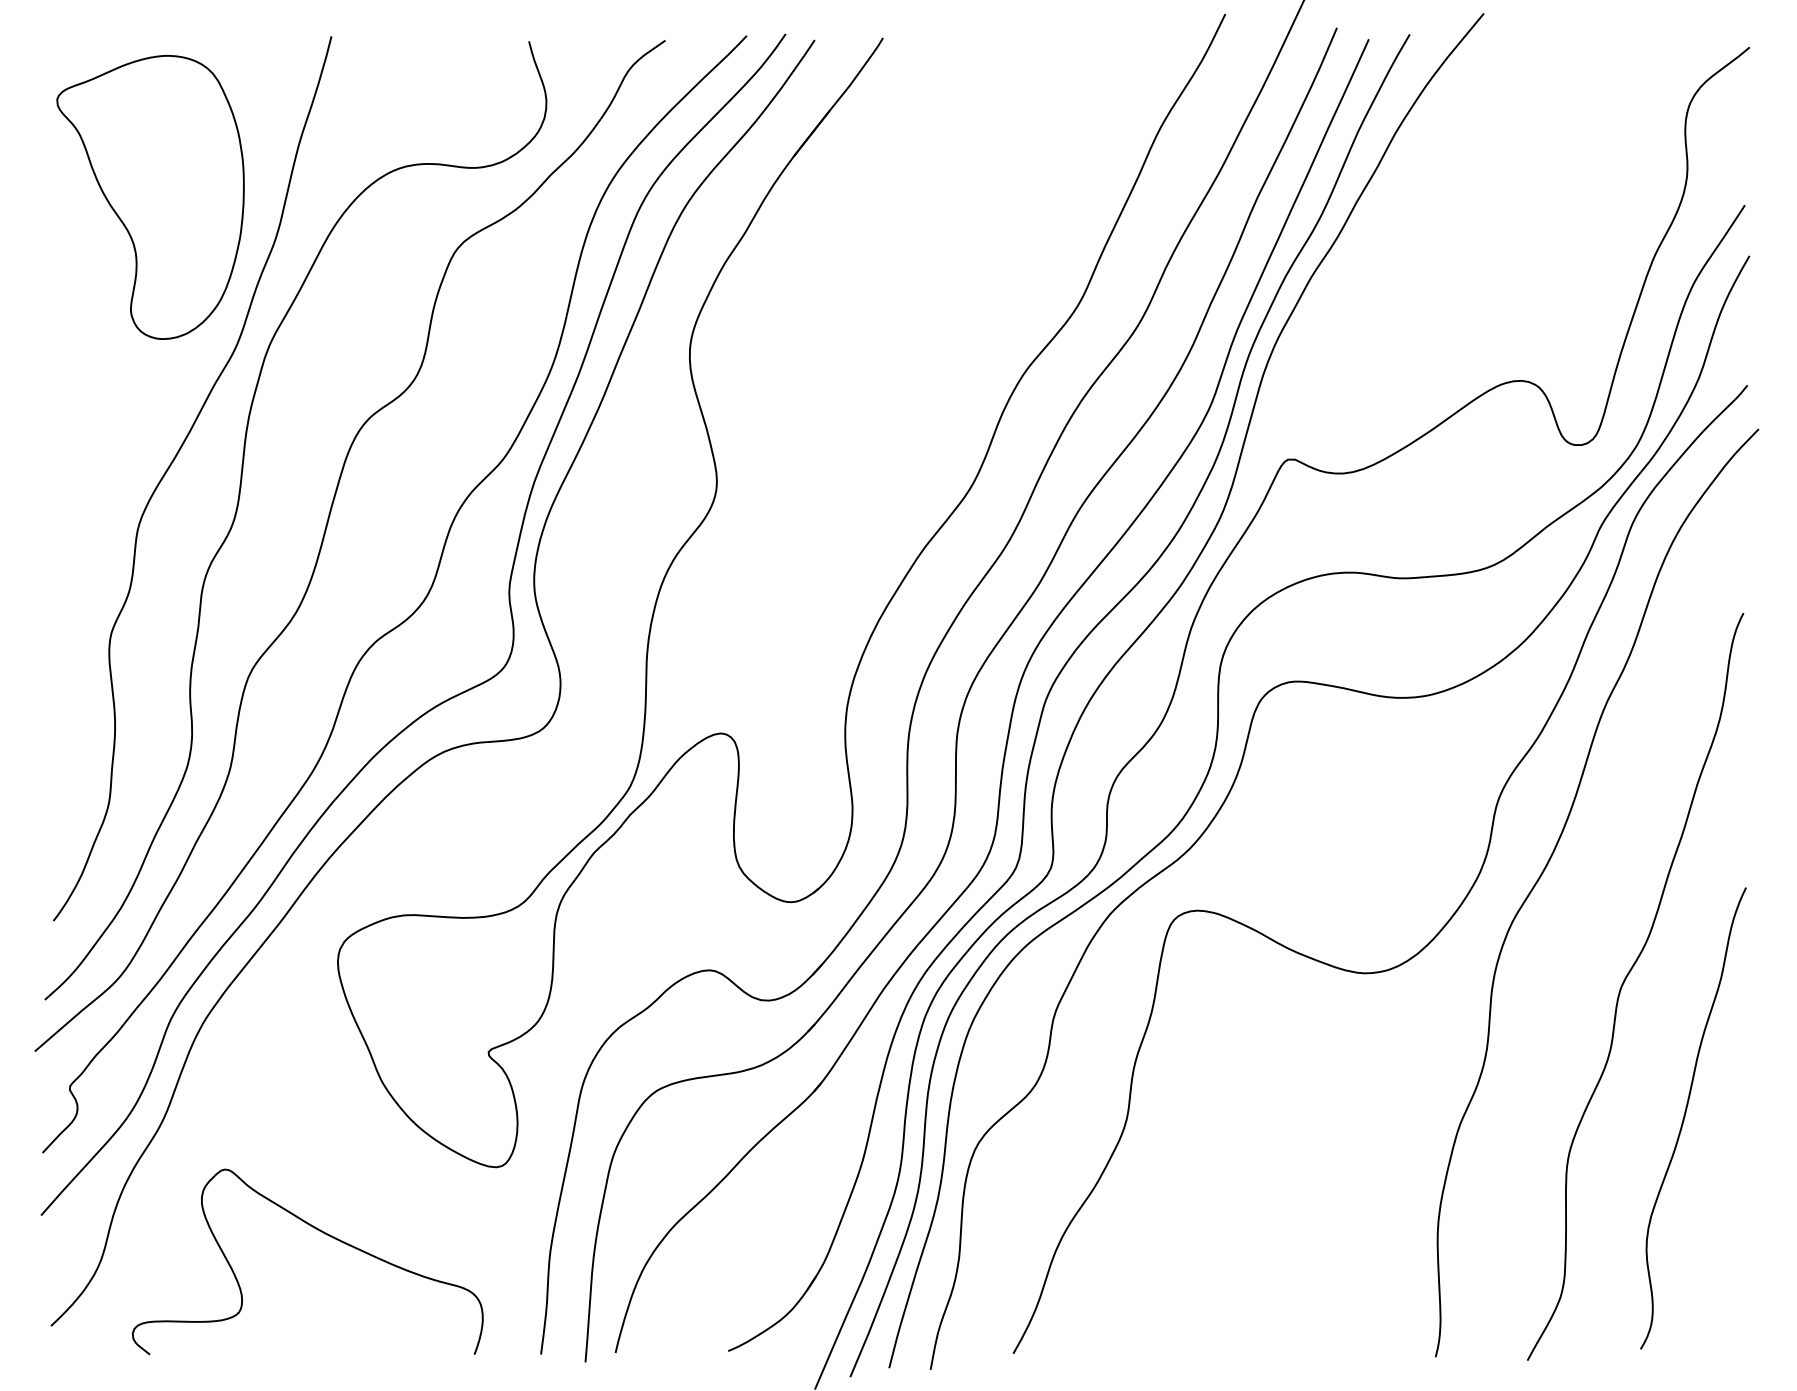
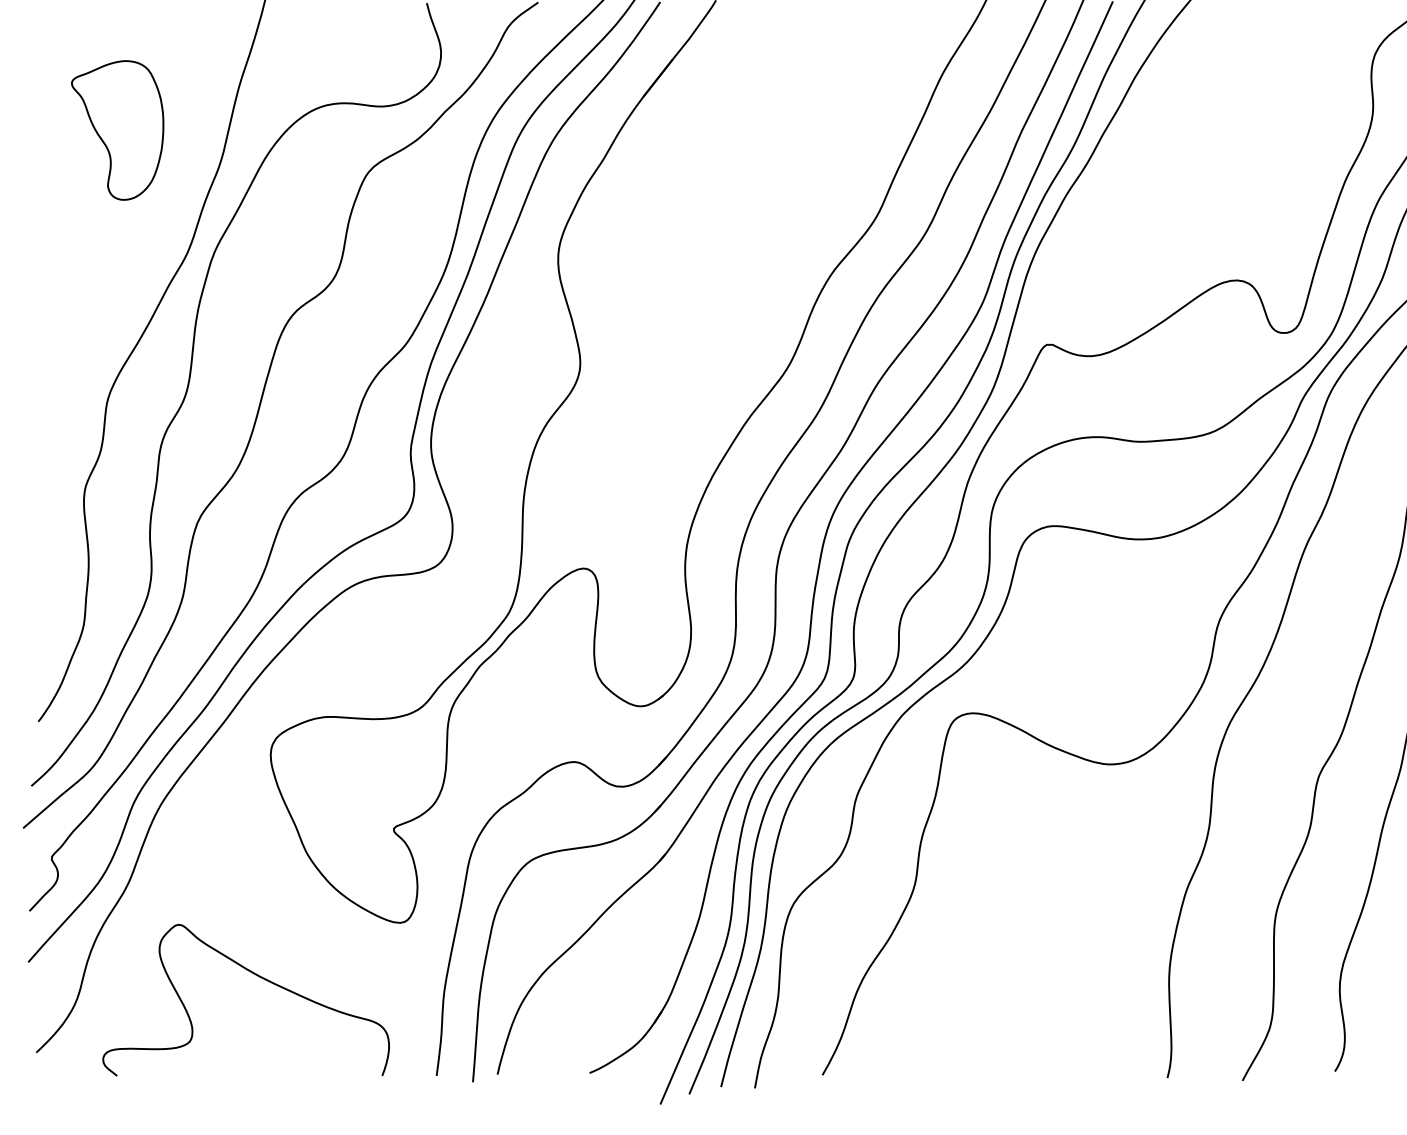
part: (150, 196) -> (117, 129), size x0.6

